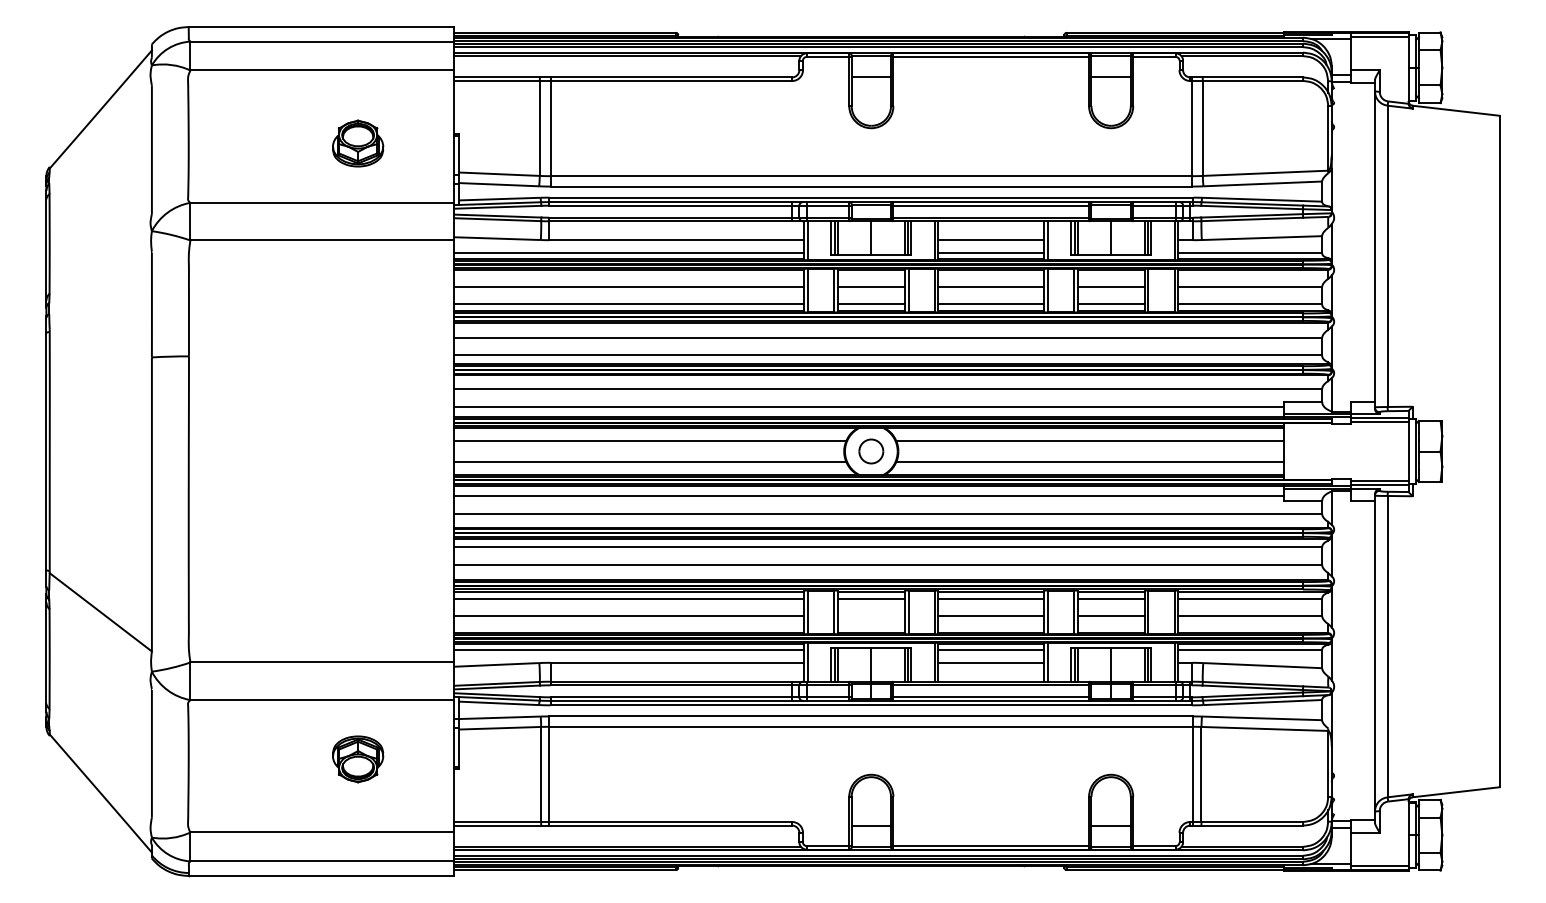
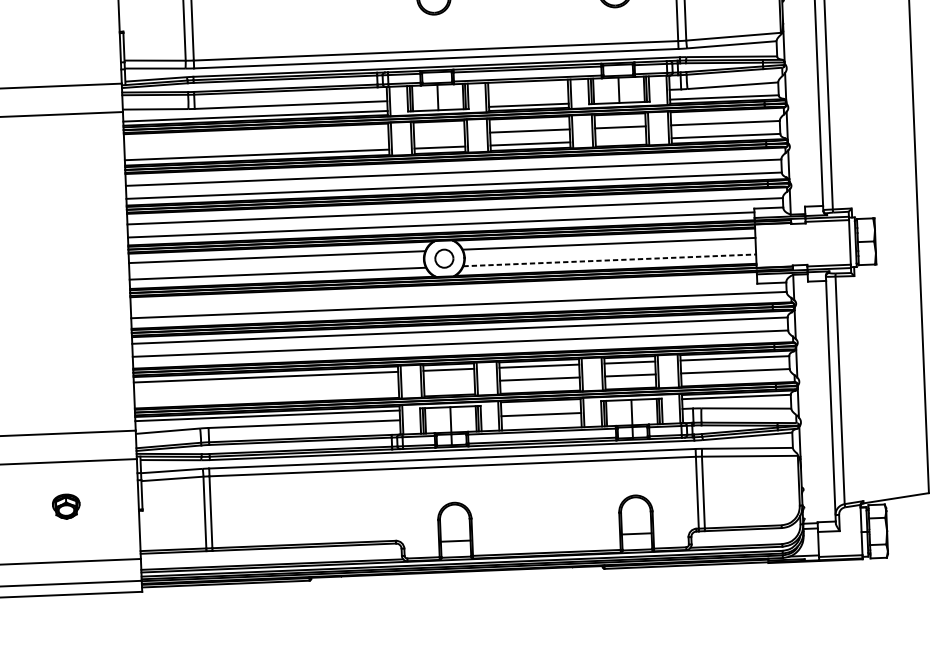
part: (358, 143) -> (47, 41), removed
line: (991, 240) -> (528, 95), removed
line: (629, 287) -> (256, 142), removed
line: (870, 287) -> (438, 134), removed
line: (1110, 304) -> (620, 140), removed
line: (1089, 462) -> (609, 260), solid -> dashed
line: (868, 496) -> (443, 292), removed
line: (629, 615) -> (266, 389), removed
line: (991, 649) -> (541, 404), removed
part: (358, 759) -> (66, 506), size x0.7

